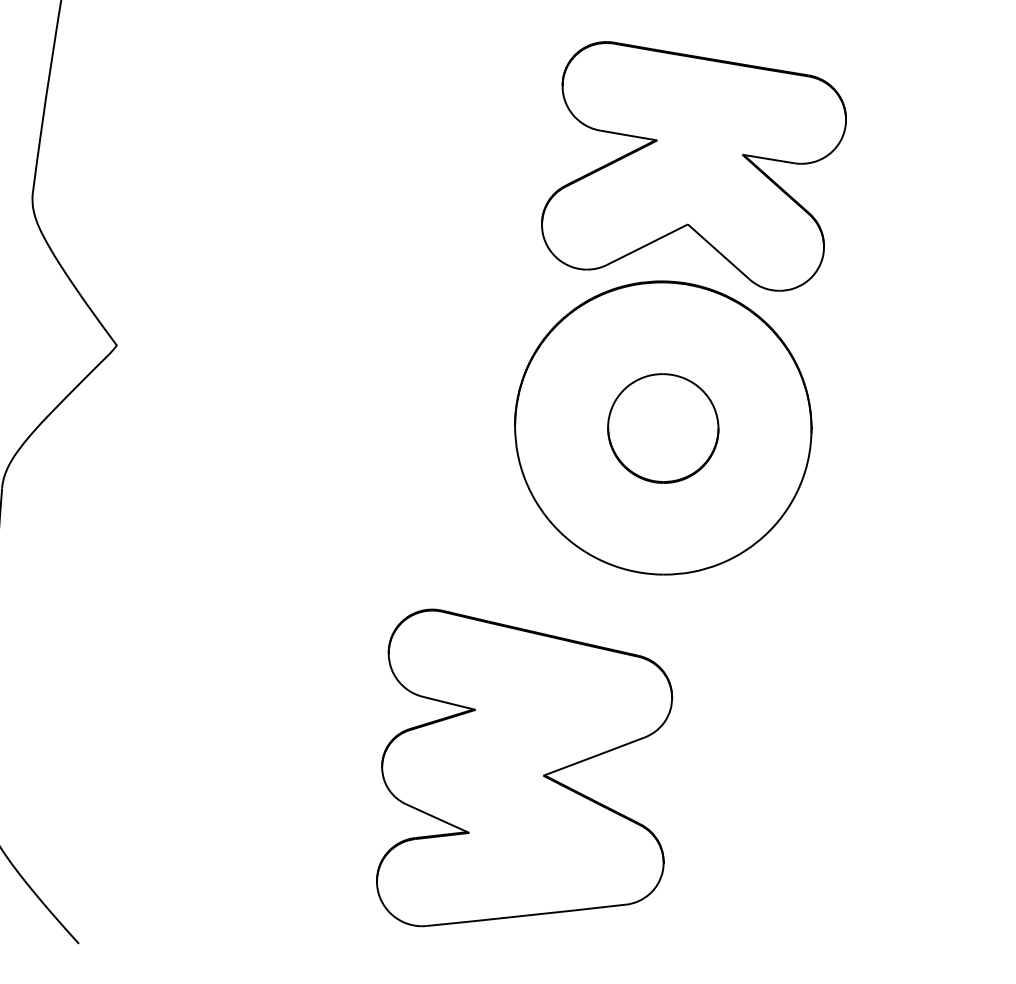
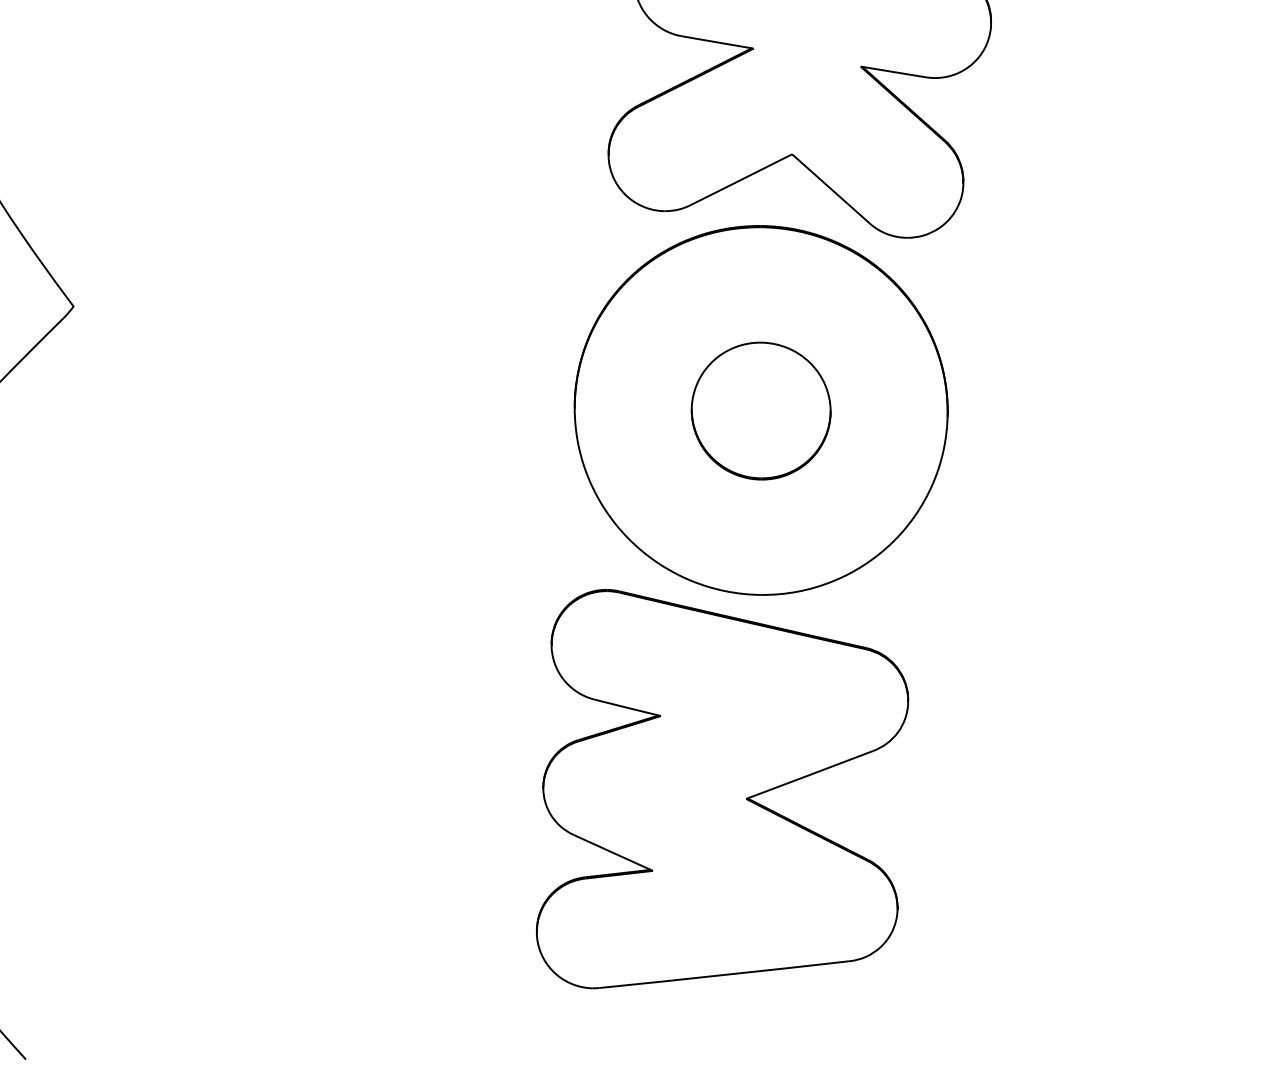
part: (524, 767) -> (722, 788), moved

